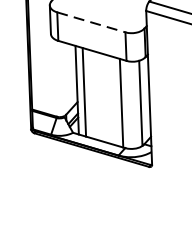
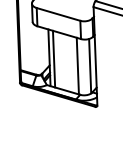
line: (91, 22) -> (58, 14), dashed -> solid

